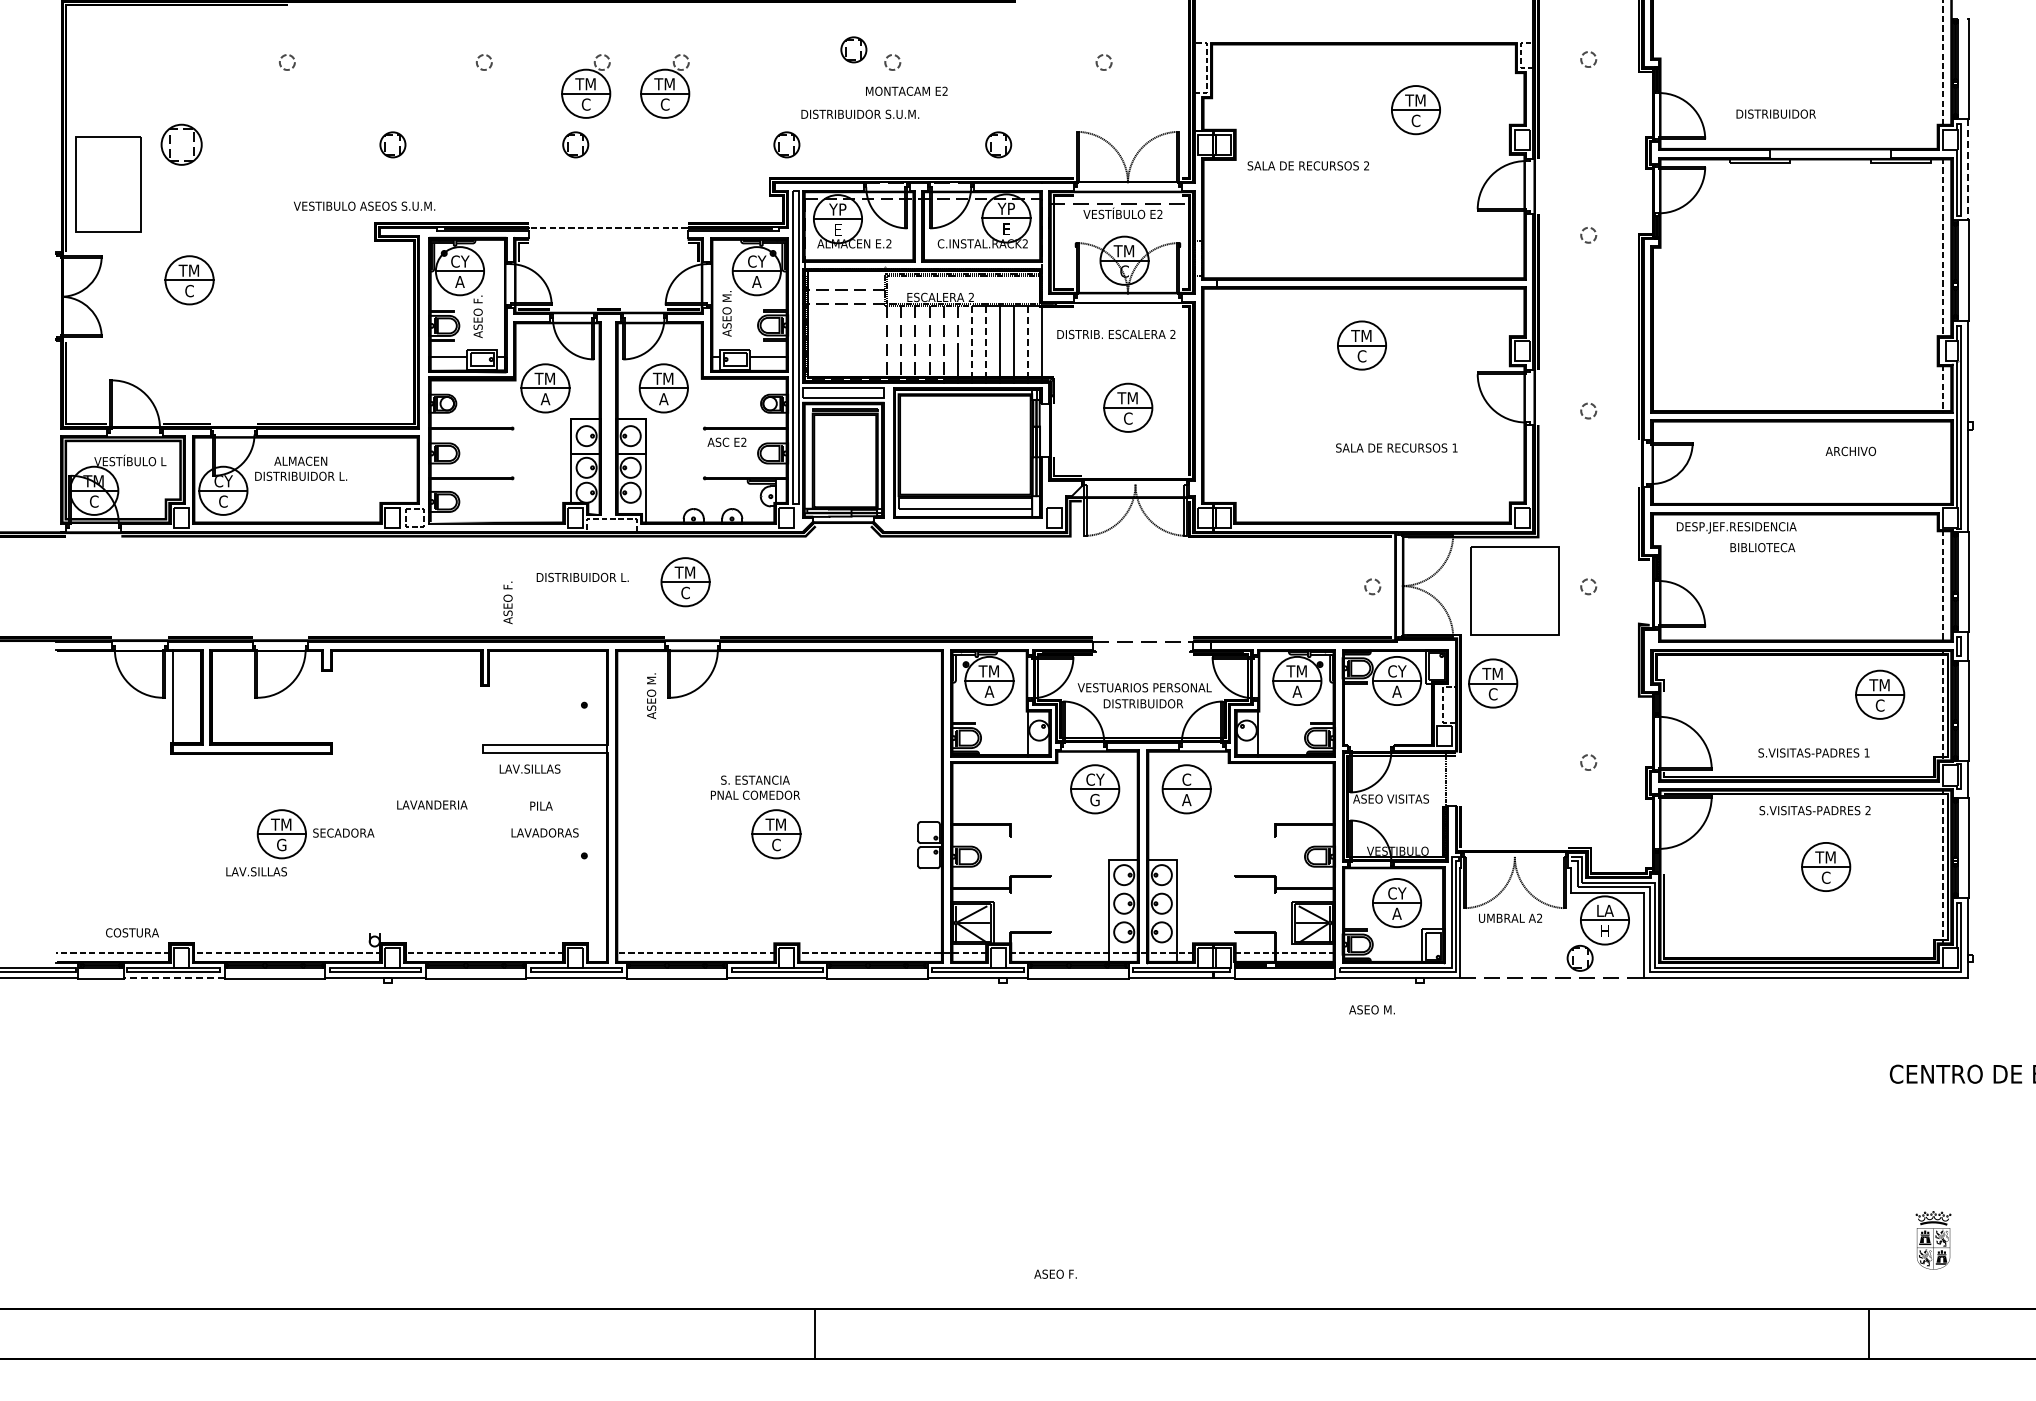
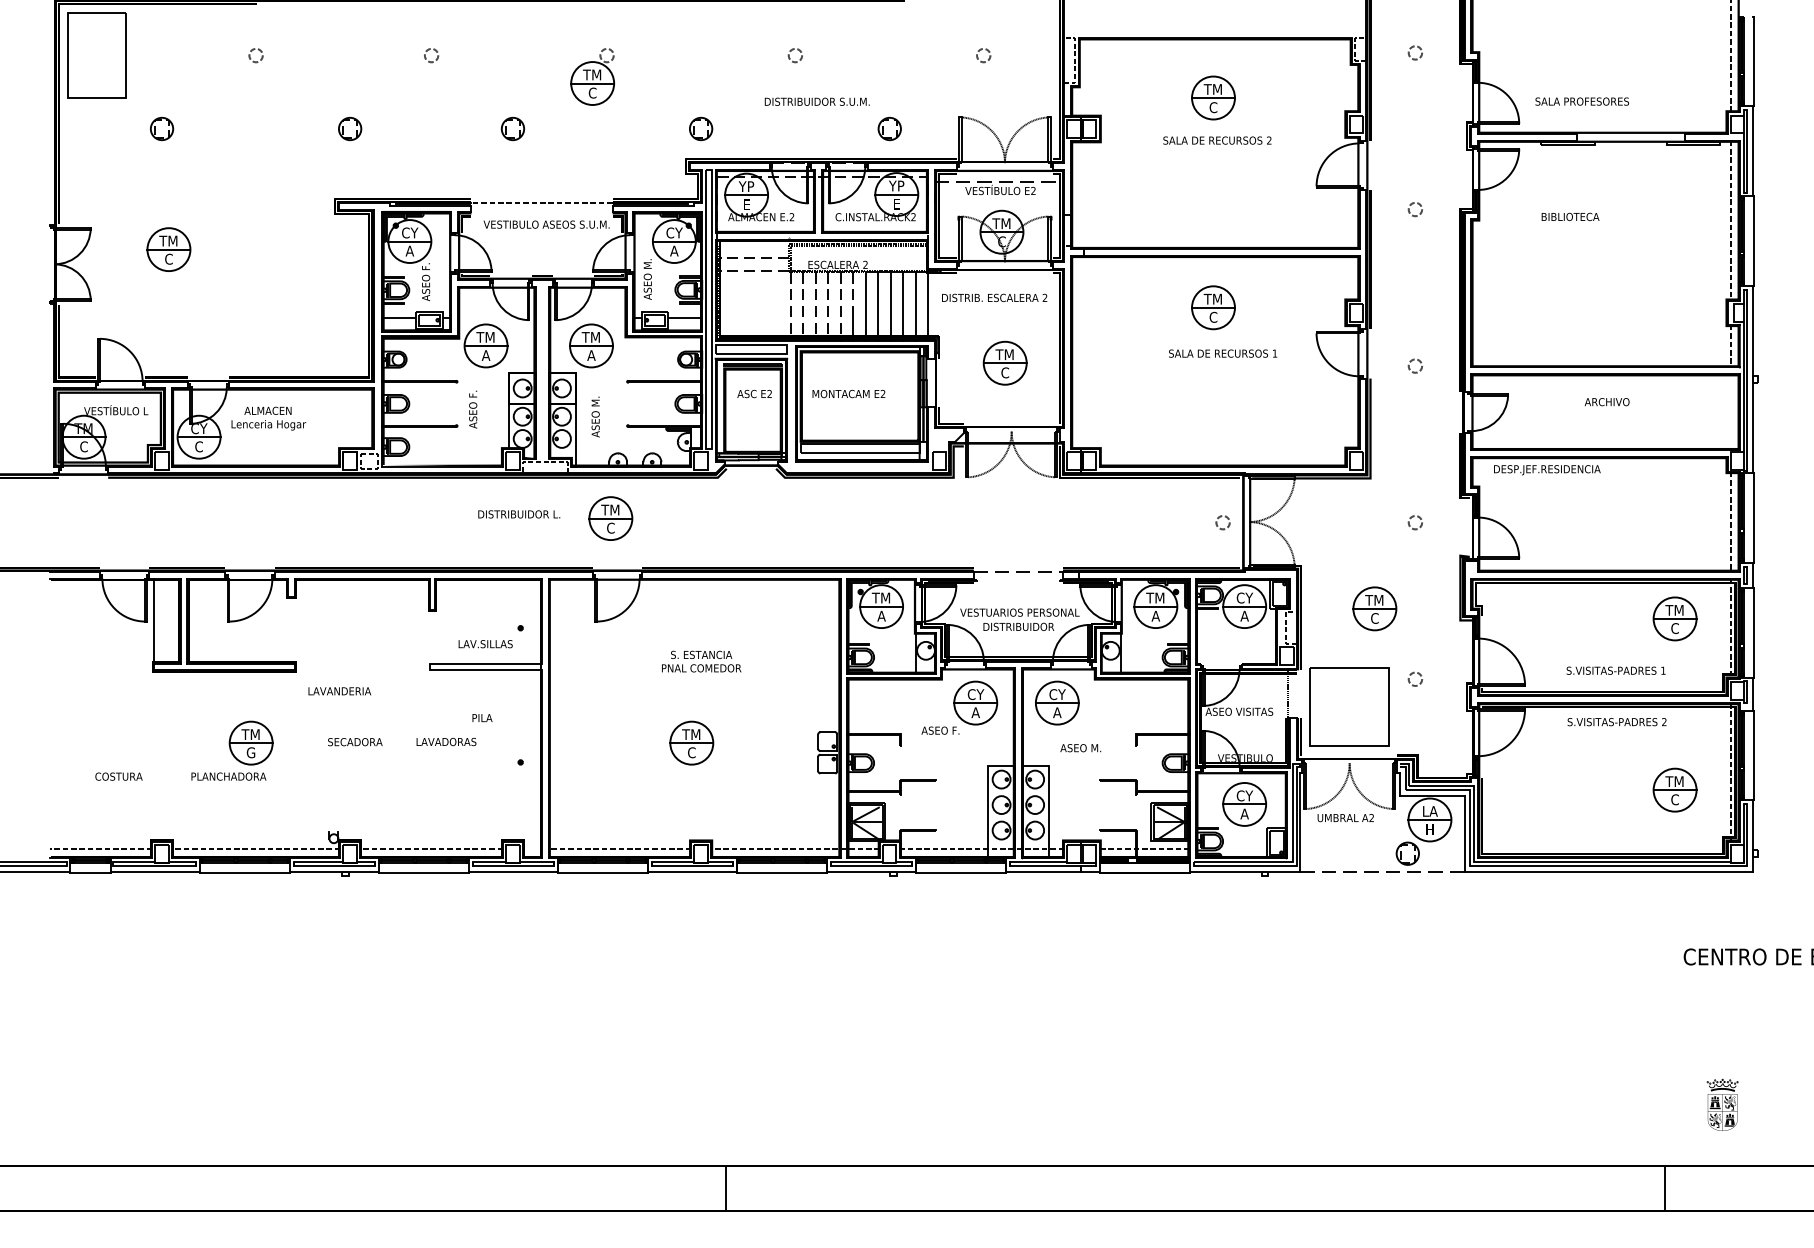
part: (853, 49) -> (760, 44), removed
part: (586, 86) -> (522, 76), removed
text: (906, 90) -> (848, 393), moved
part: (1415, 110) -> (1213, 98), moved
text: (860, 113) -> (817, 101), moved
text: (1775, 113) -> (1581, 101), DISTRIBUIDOR -> SALA PROFESORES
part: (181, 144) -> (161, 128), size x0.62
text: (1307, 165) -> (1216, 140), moved
line: (1967, 170) -> (1752, 151), dashed -> solid
part: (108, 184) -> (96, 55), moved
text: (364, 205) -> (546, 223), moved
line: (971, 342) -> (865, 305), dashed -> solid
line: (985, 342) -> (878, 305), dashed -> solid
line: (1027, 342) -> (915, 305), dashed -> solid
text: (726, 441) -> (754, 393), moved
text: (1396, 447) -> (1222, 353), moved
text: (1850, 451) -> (1606, 402), moved
text: (301, 477) -> (268, 425), DISTRIBUIDOR L. -> Lenceria Hogar
text: (1762, 547) -> (1570, 216), moved
part: (1514, 590) -> (1349, 706), moved
text: (507, 602) -> (472, 409), moved
part: (1493, 683) -> (1375, 608), moved
text: (651, 696) -> (595, 417), moved
text: (529, 768) -> (485, 643), moved
text: (1186, 779) -> (1057, 694), C -> CY
text: (755, 787) -> (701, 661), moved
text: (1094, 799) -> (975, 712), G -> A
text: (432, 804) -> (339, 690), moved
text: (343, 832) -> (355, 741), moved
text: (544, 832) -> (445, 741), moved
part: (1826, 866) -> (1675, 789), moved
text: (256, 871) -> (228, 776), LAV.SILLAS -> PLANCHADORA
text: (132, 932) -> (118, 776), moved
line: (173, 978) -> (154, 871), dashed -> solid
text: (1371, 1009) -> (1080, 747), moved
text: (1055, 1273) -> (940, 730), moved

